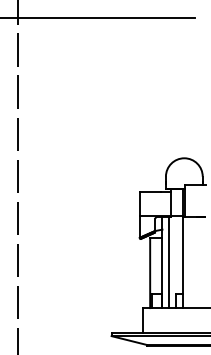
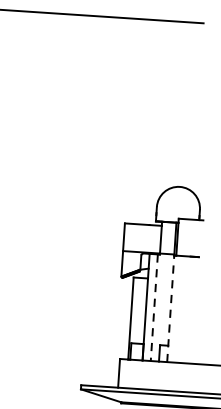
line: (169, 262) -> (154, 307), solid -> dashed
line: (183, 262) -> (170, 308), solid -> dashed

